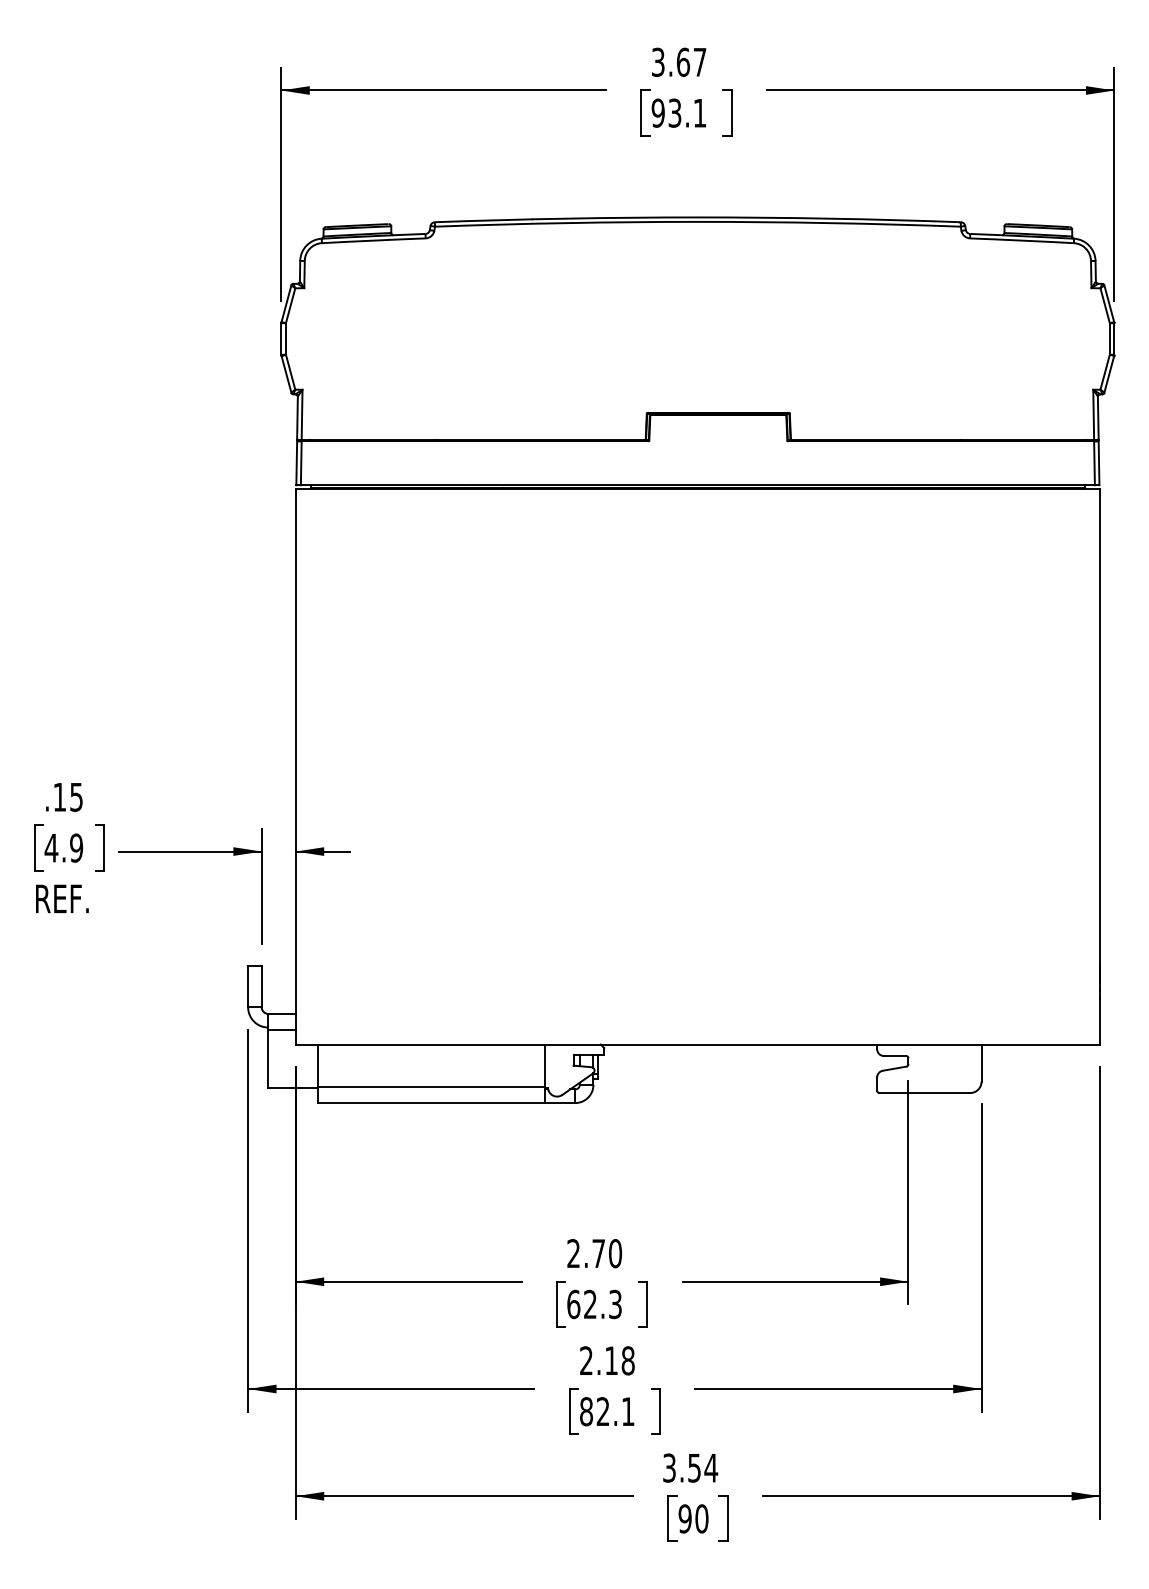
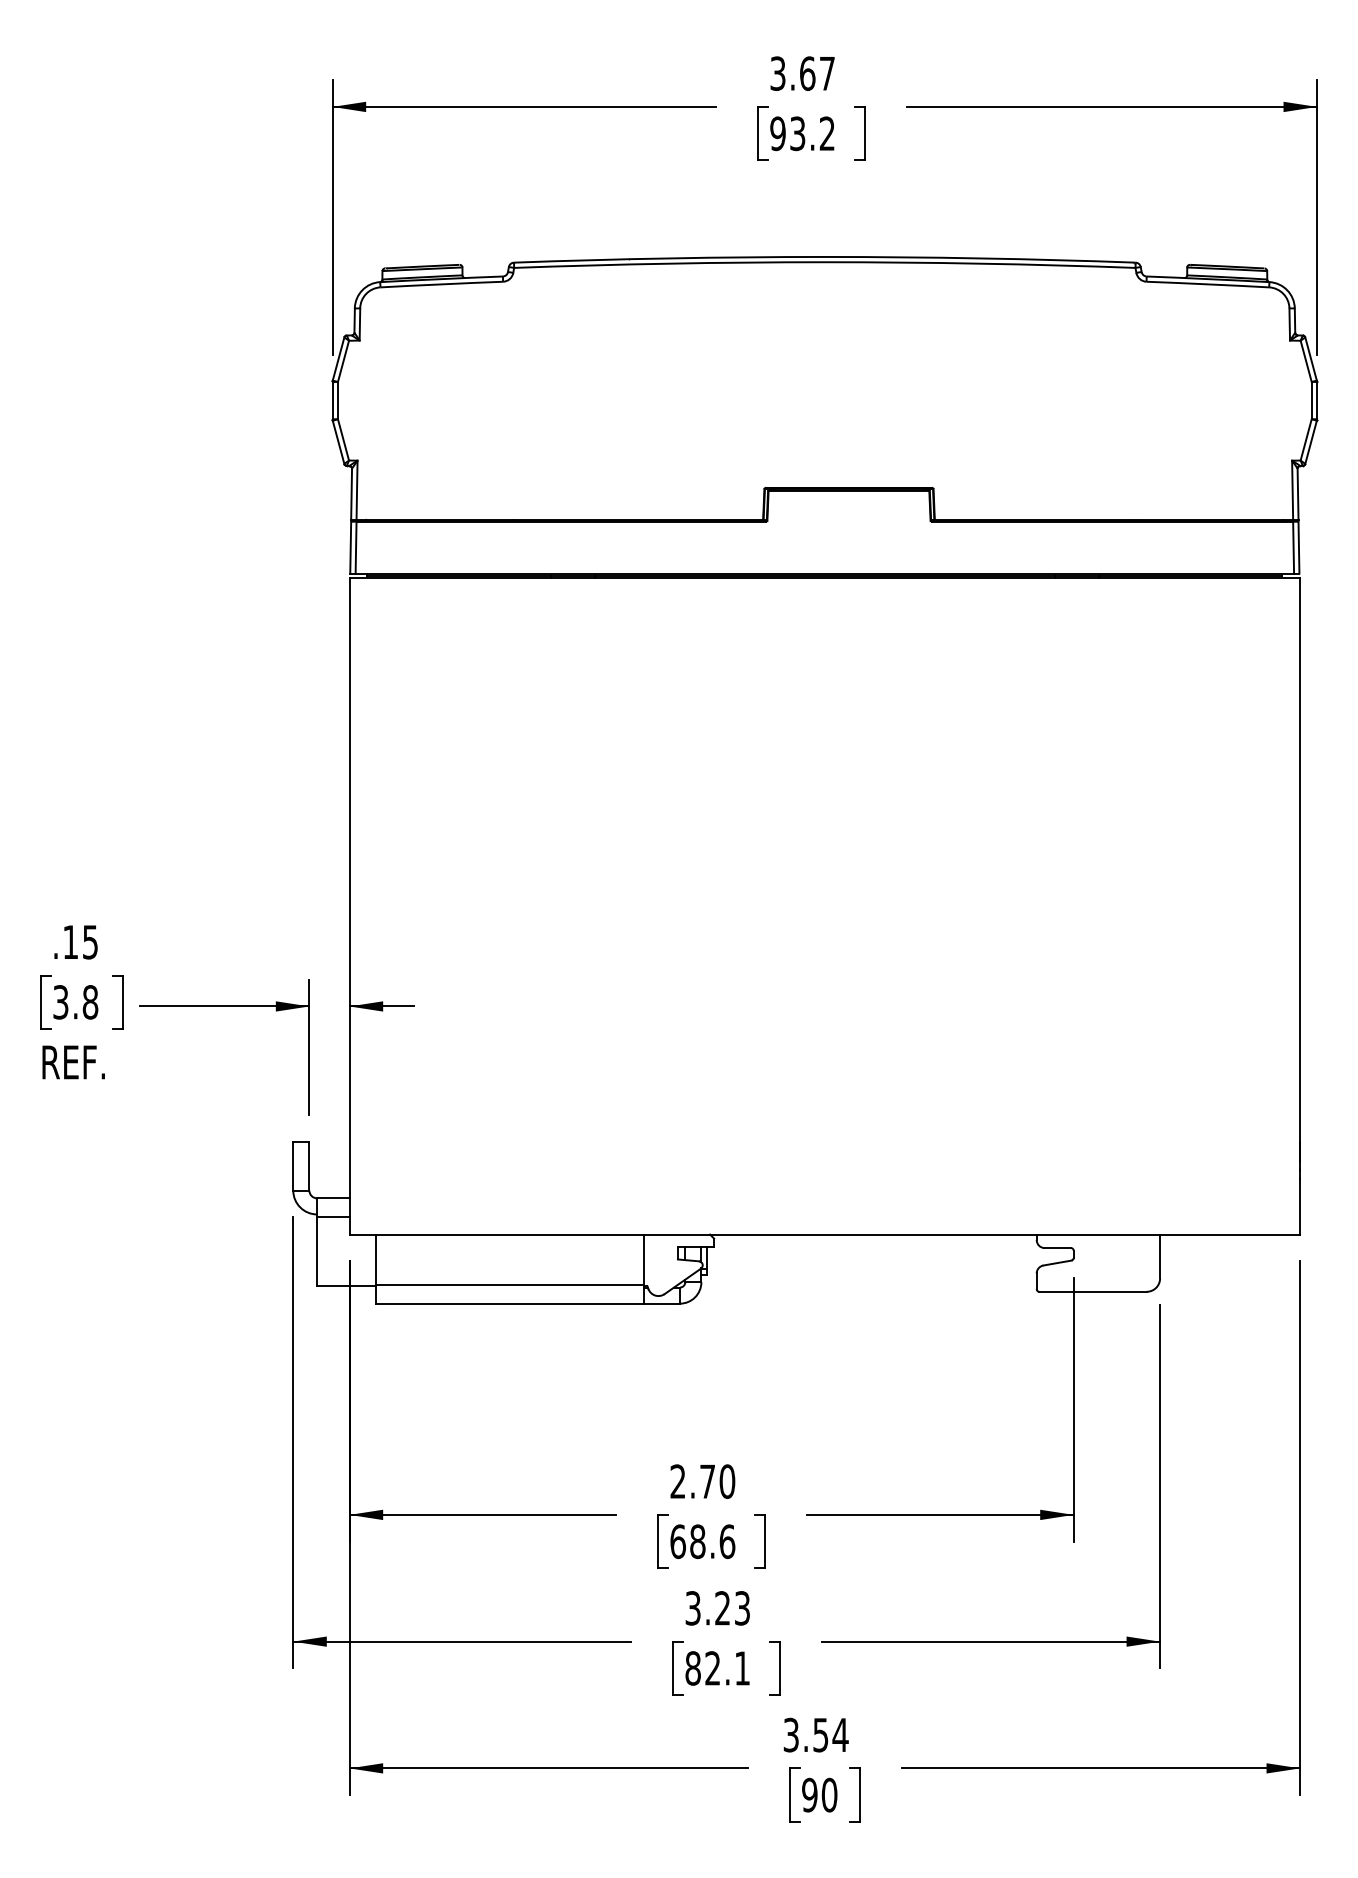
text: (699, 112) -> (826, 133), 93.1 -> 93.2
text: (63, 848) -> (75, 1002), 4.9 -> 3.8
text: (602, 1304) -> (712, 1541), 62.3 -> 68.6
text: (607, 1360) -> (717, 1608), 2.18 -> 3.23

